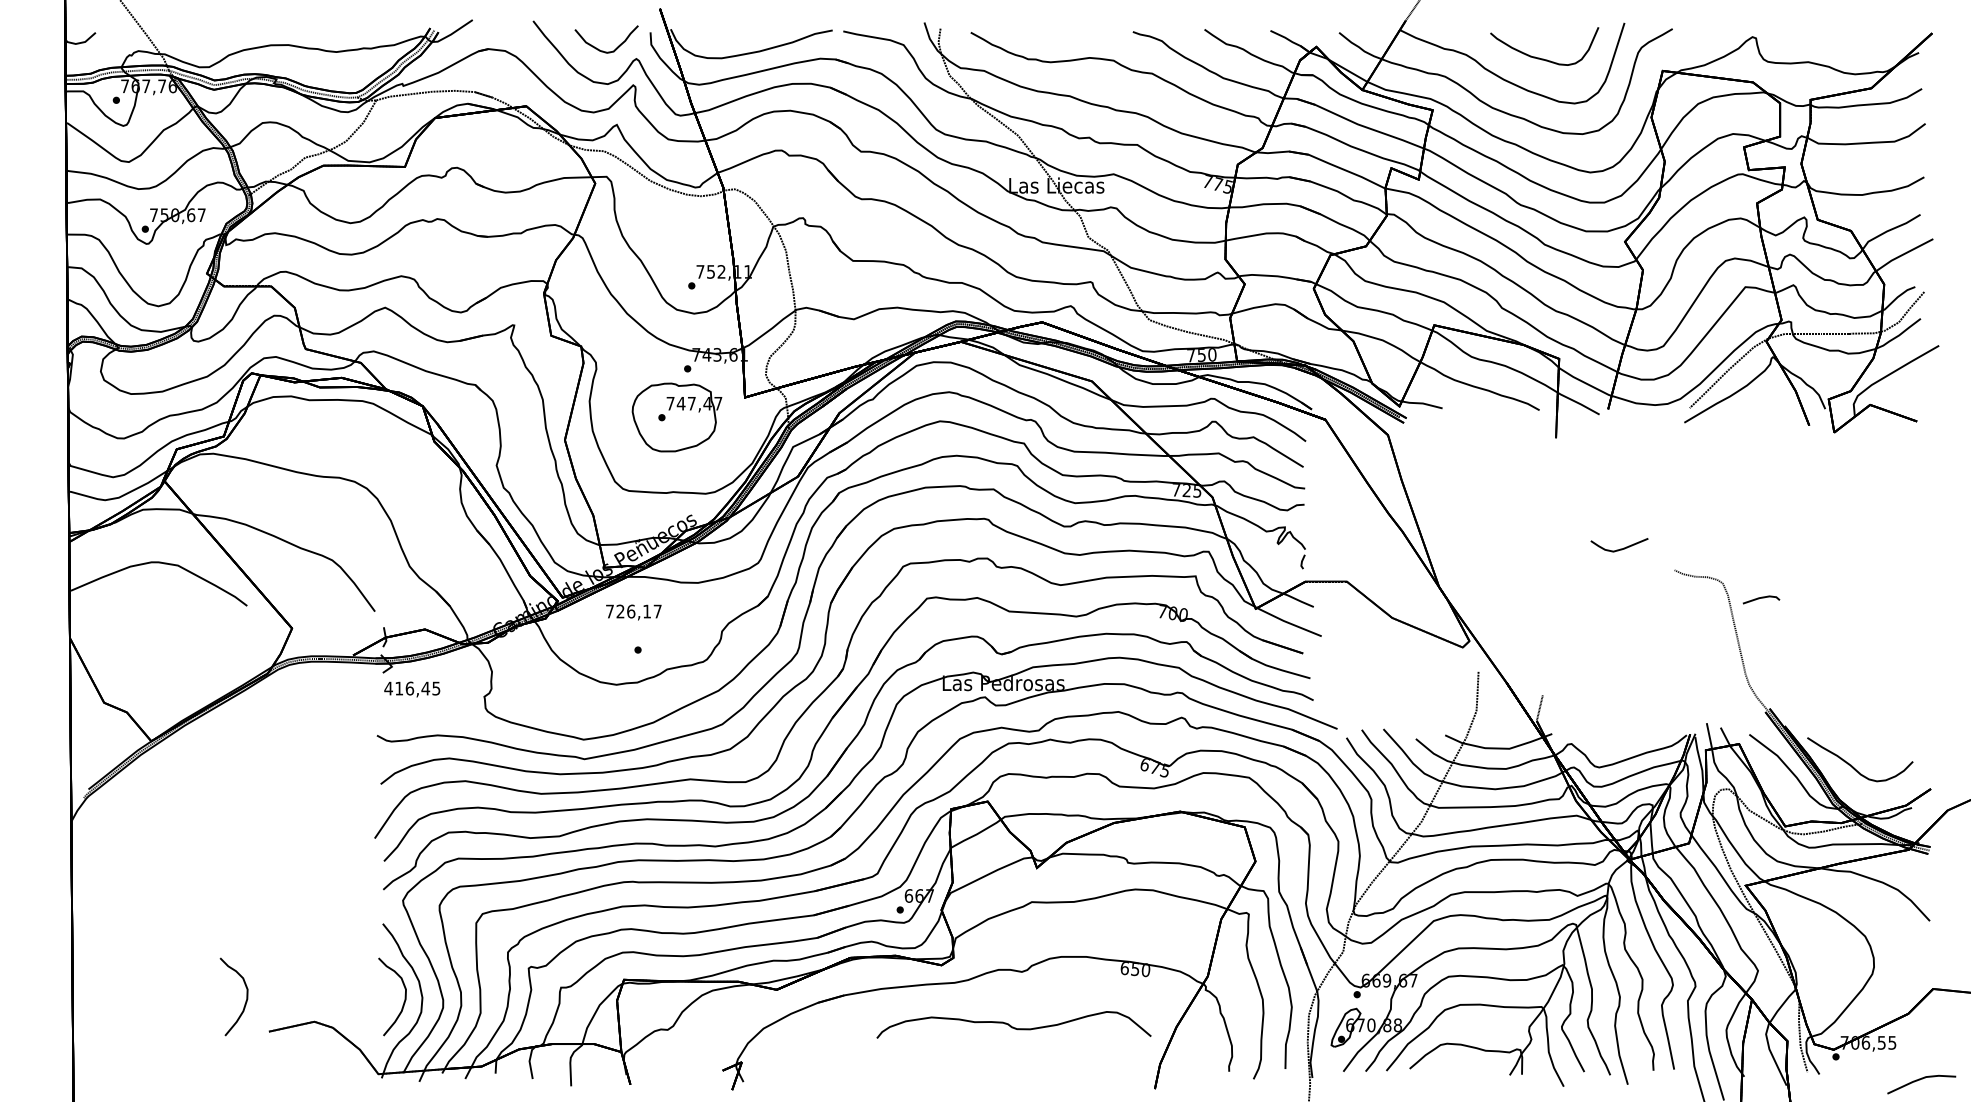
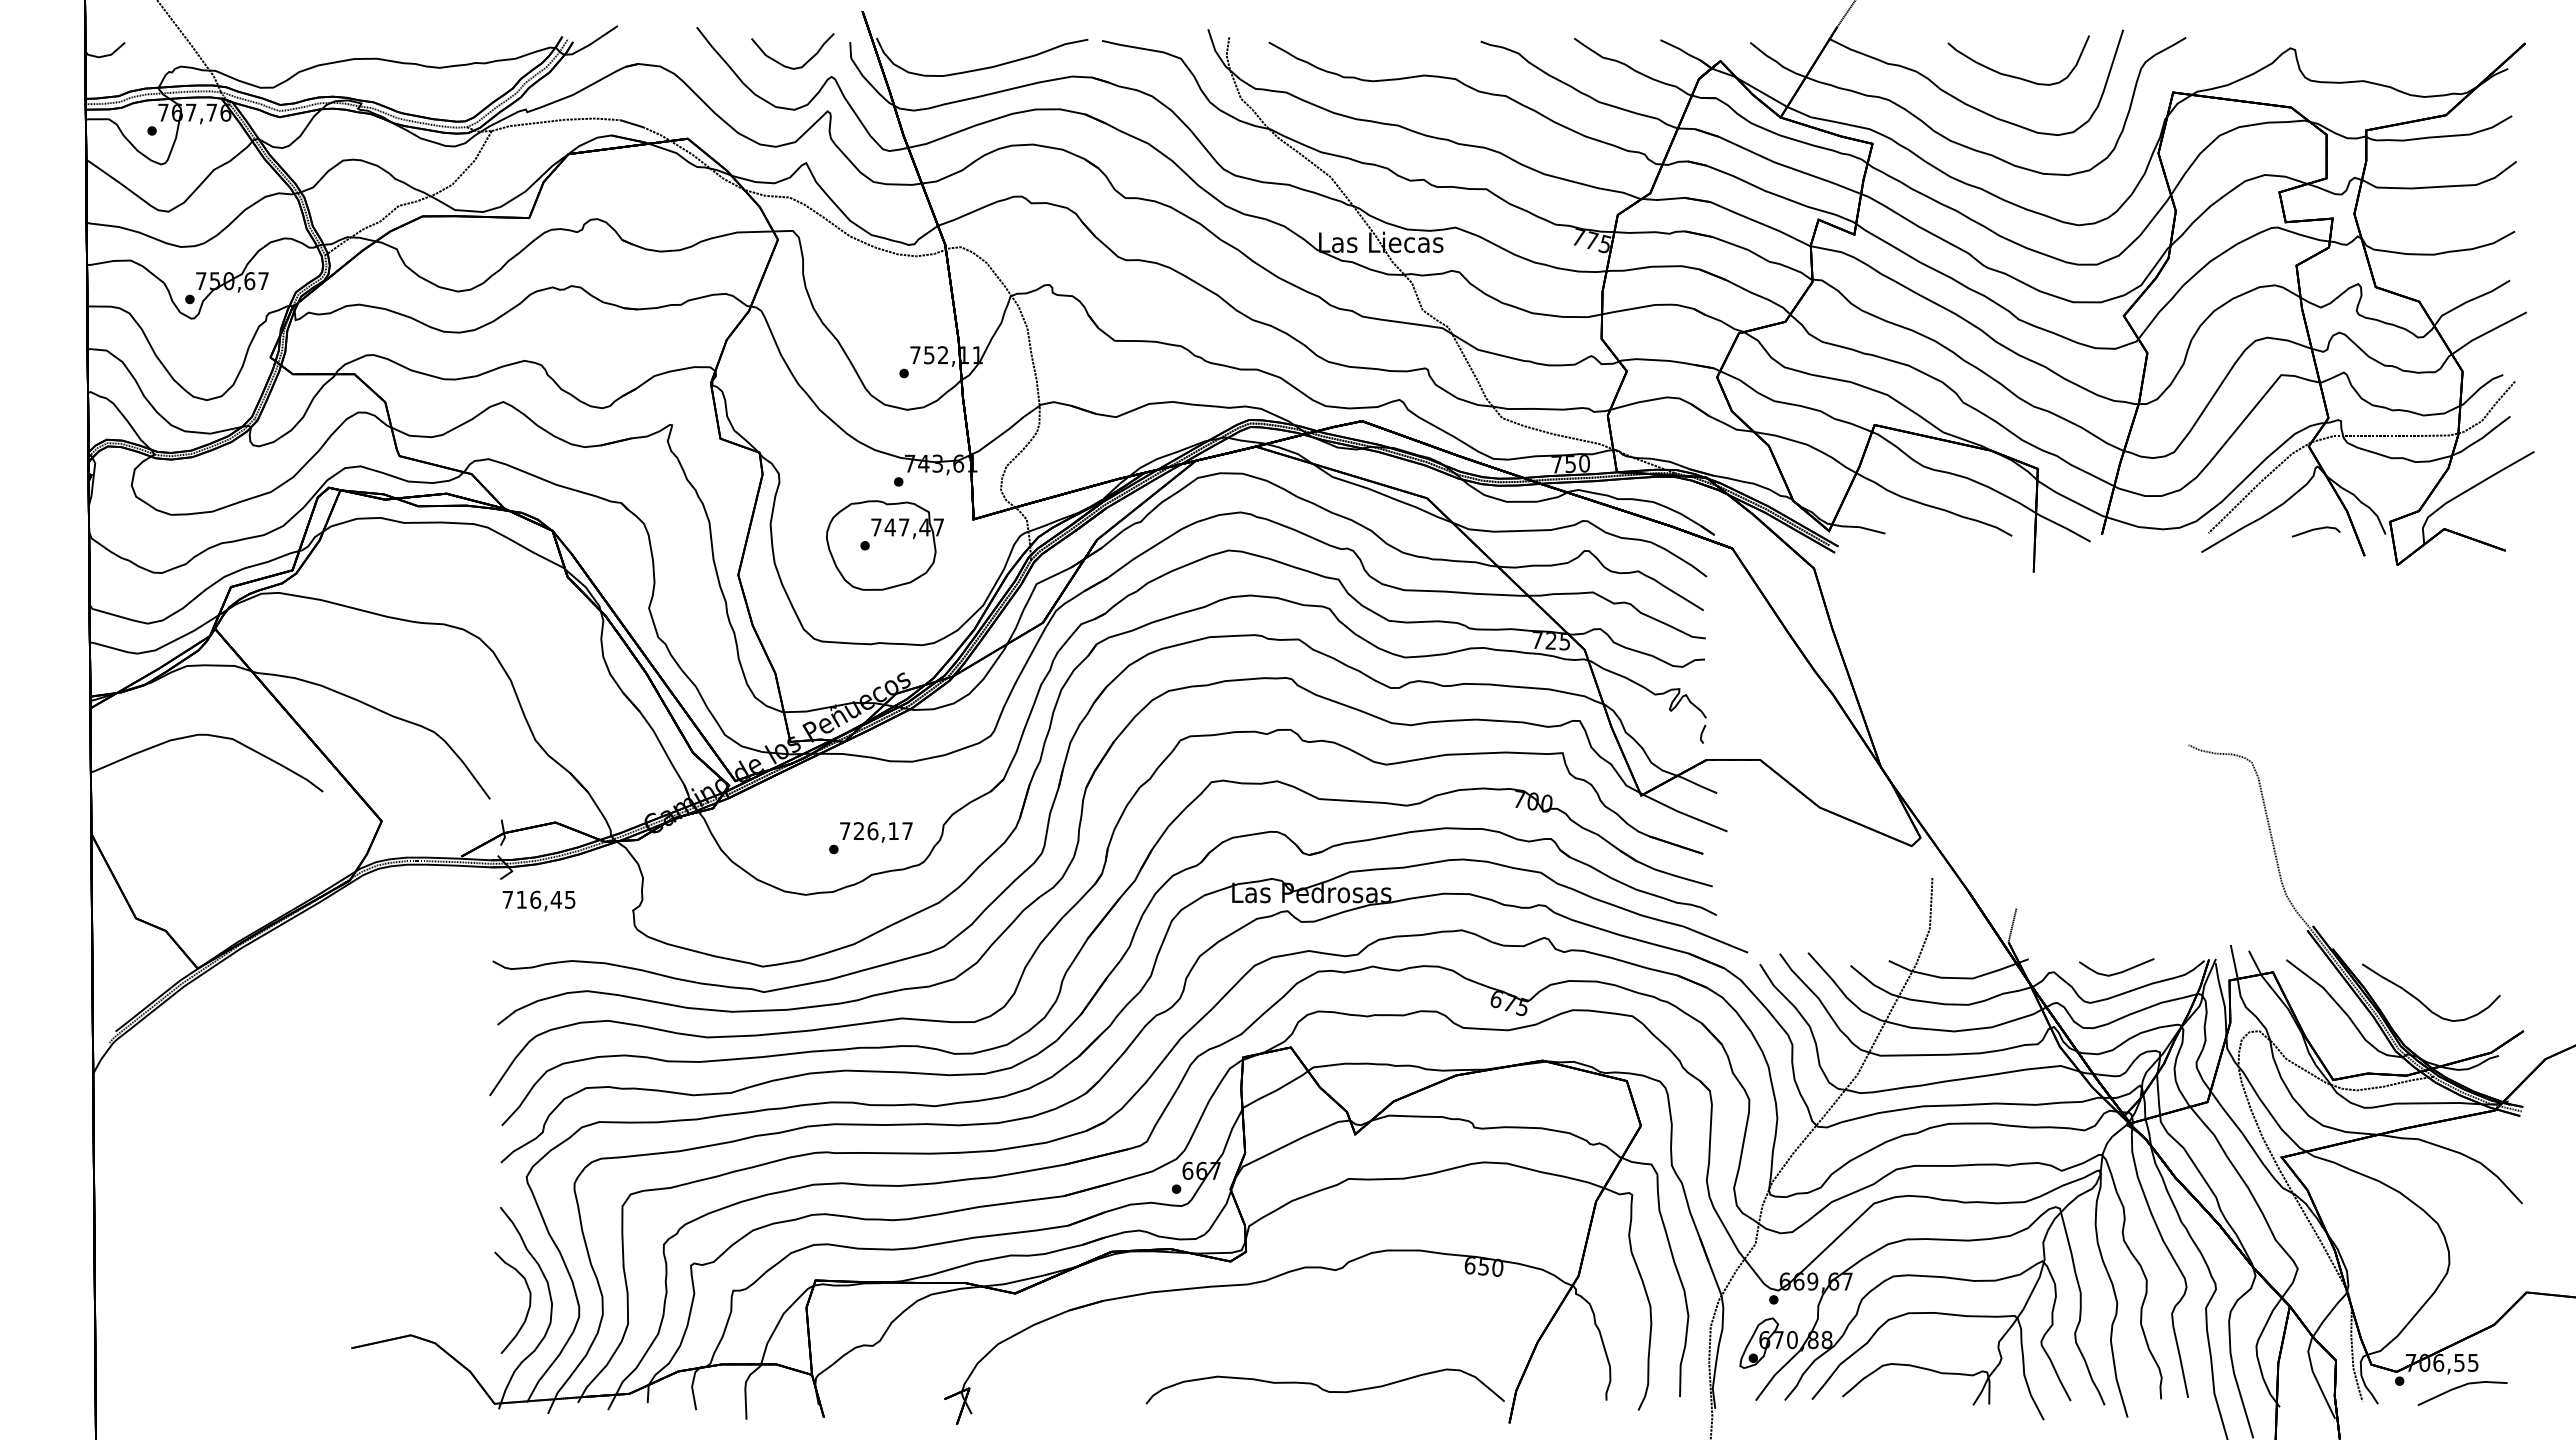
curve: (1619, 549) -> (2116, 972), moved
line: (1760, 598) -> (2315, 530), moved
text: (633, 612) -> (876, 832), moved
text: (388, 688) -> (507, 899), 416,45 -> 716,45
curve: (246, 1000) -> (321, 1307), removed
curve: (1012, 1026) -> (1323, 1388), moved
line: (1920, 1080) -> (2461, 1387), moved

